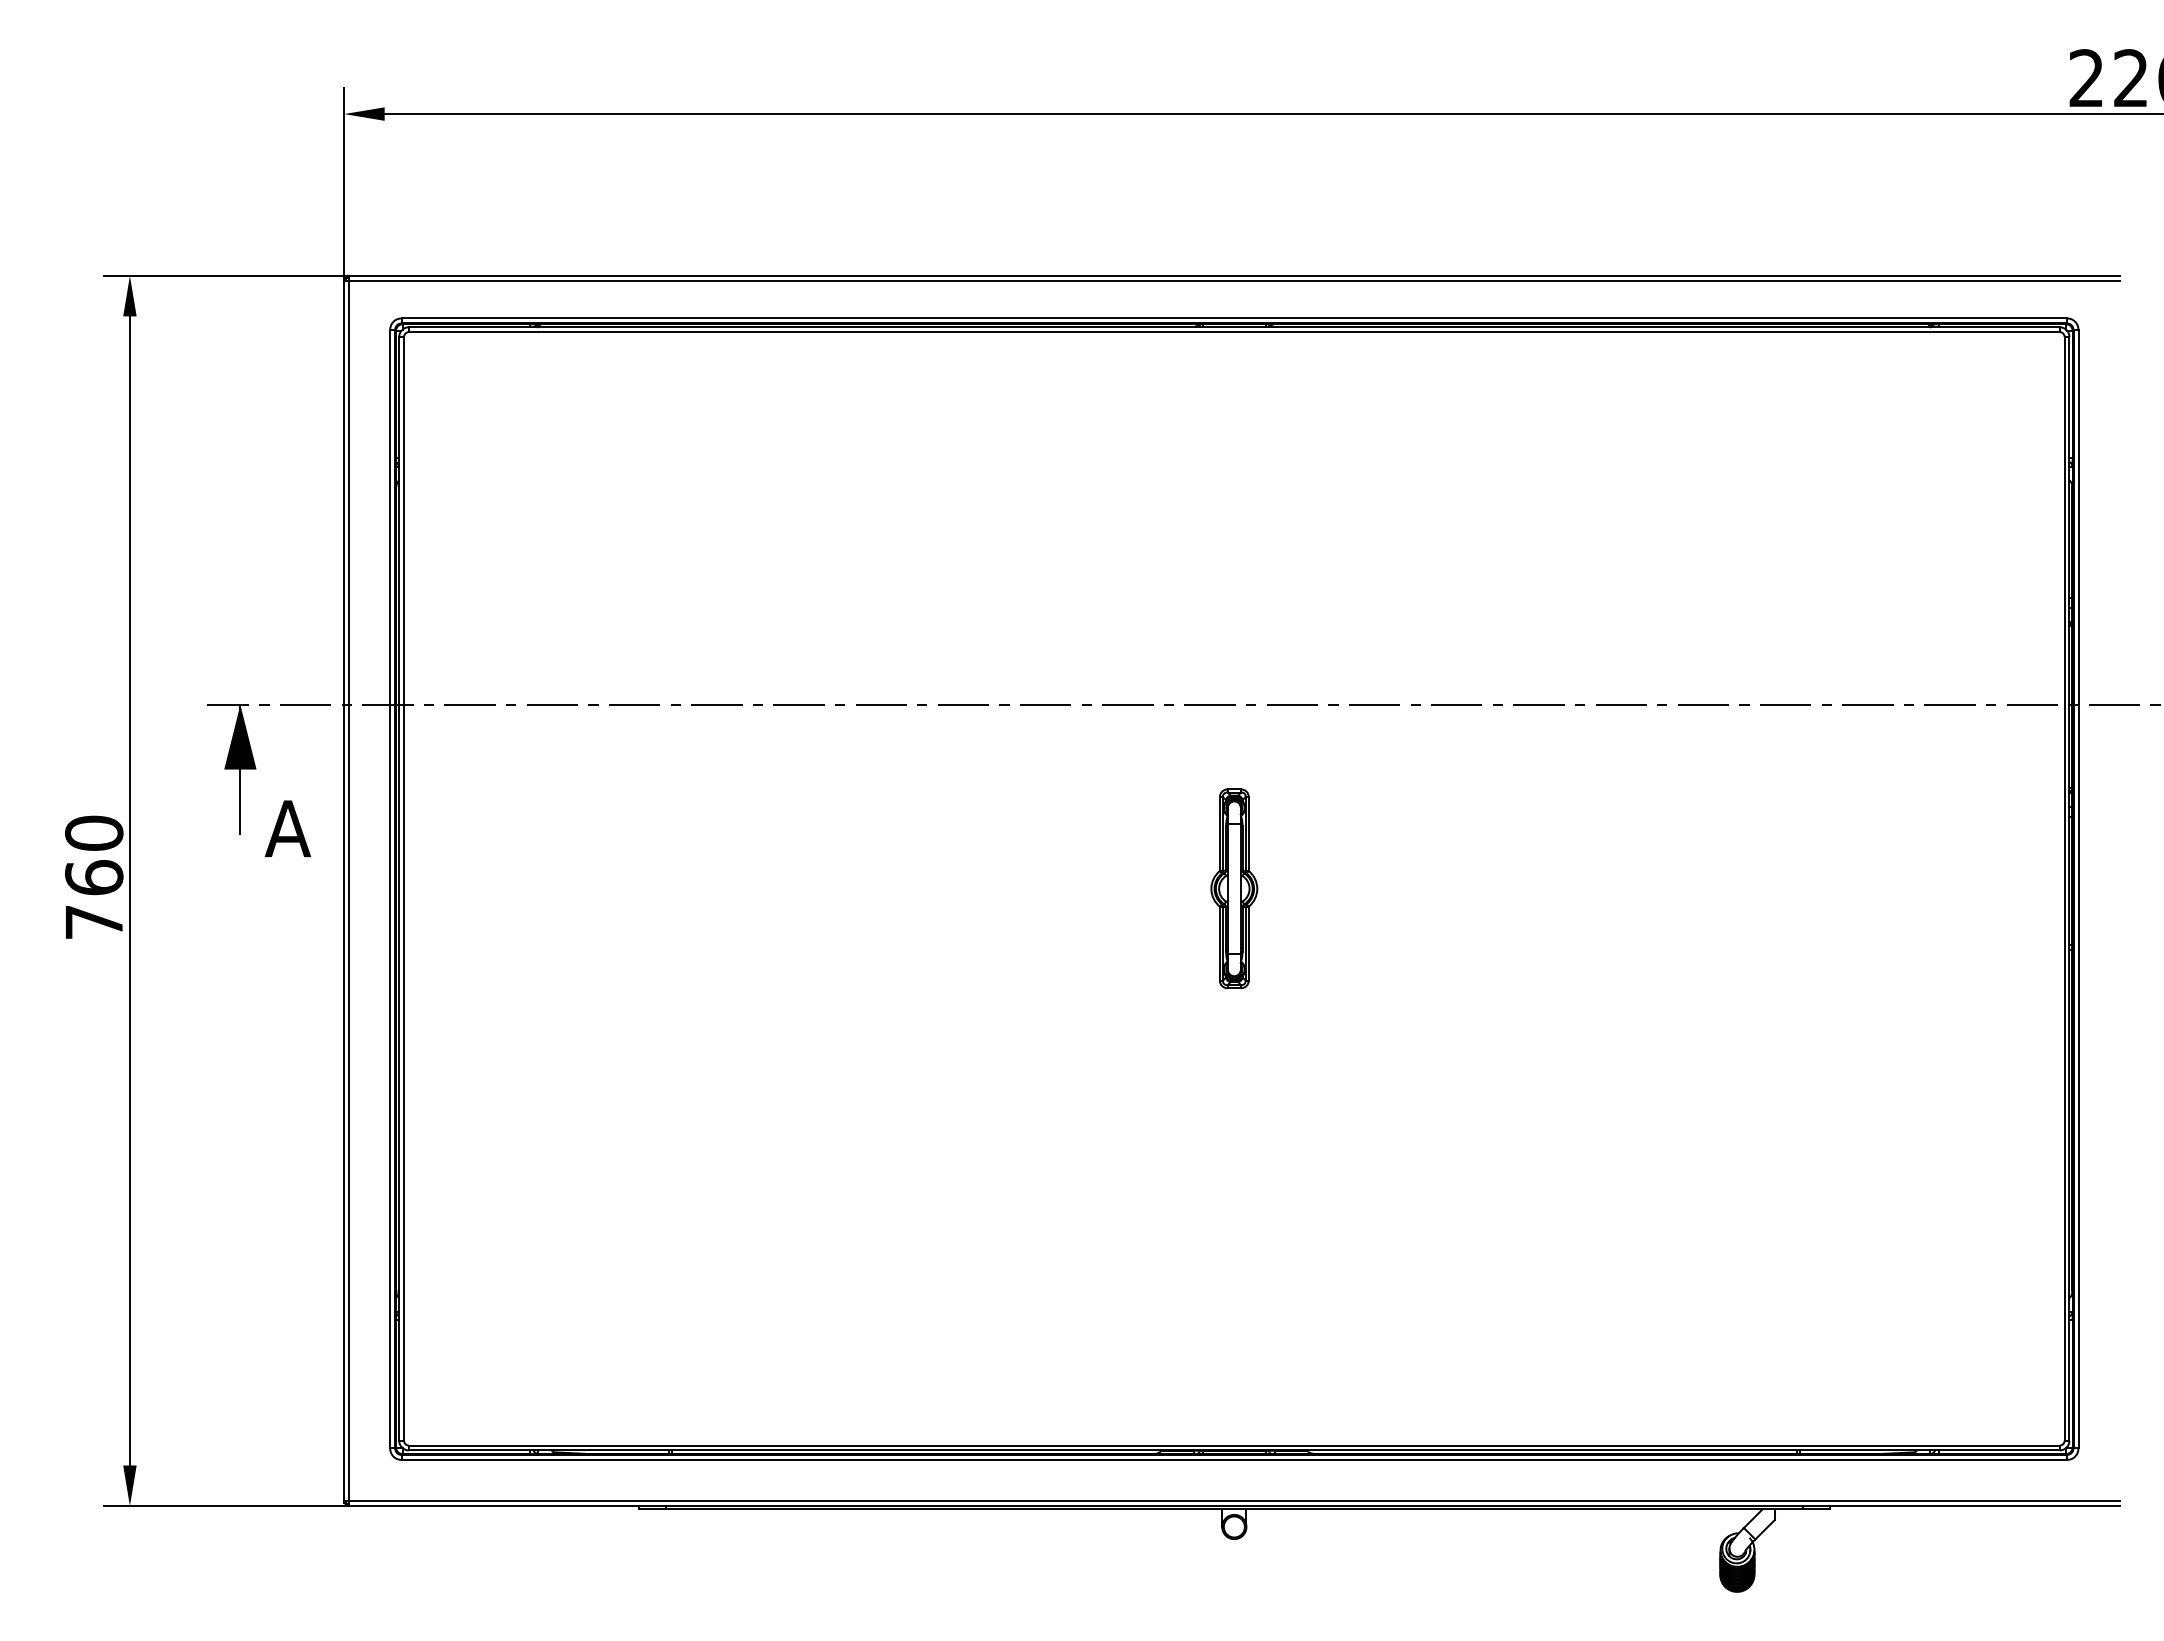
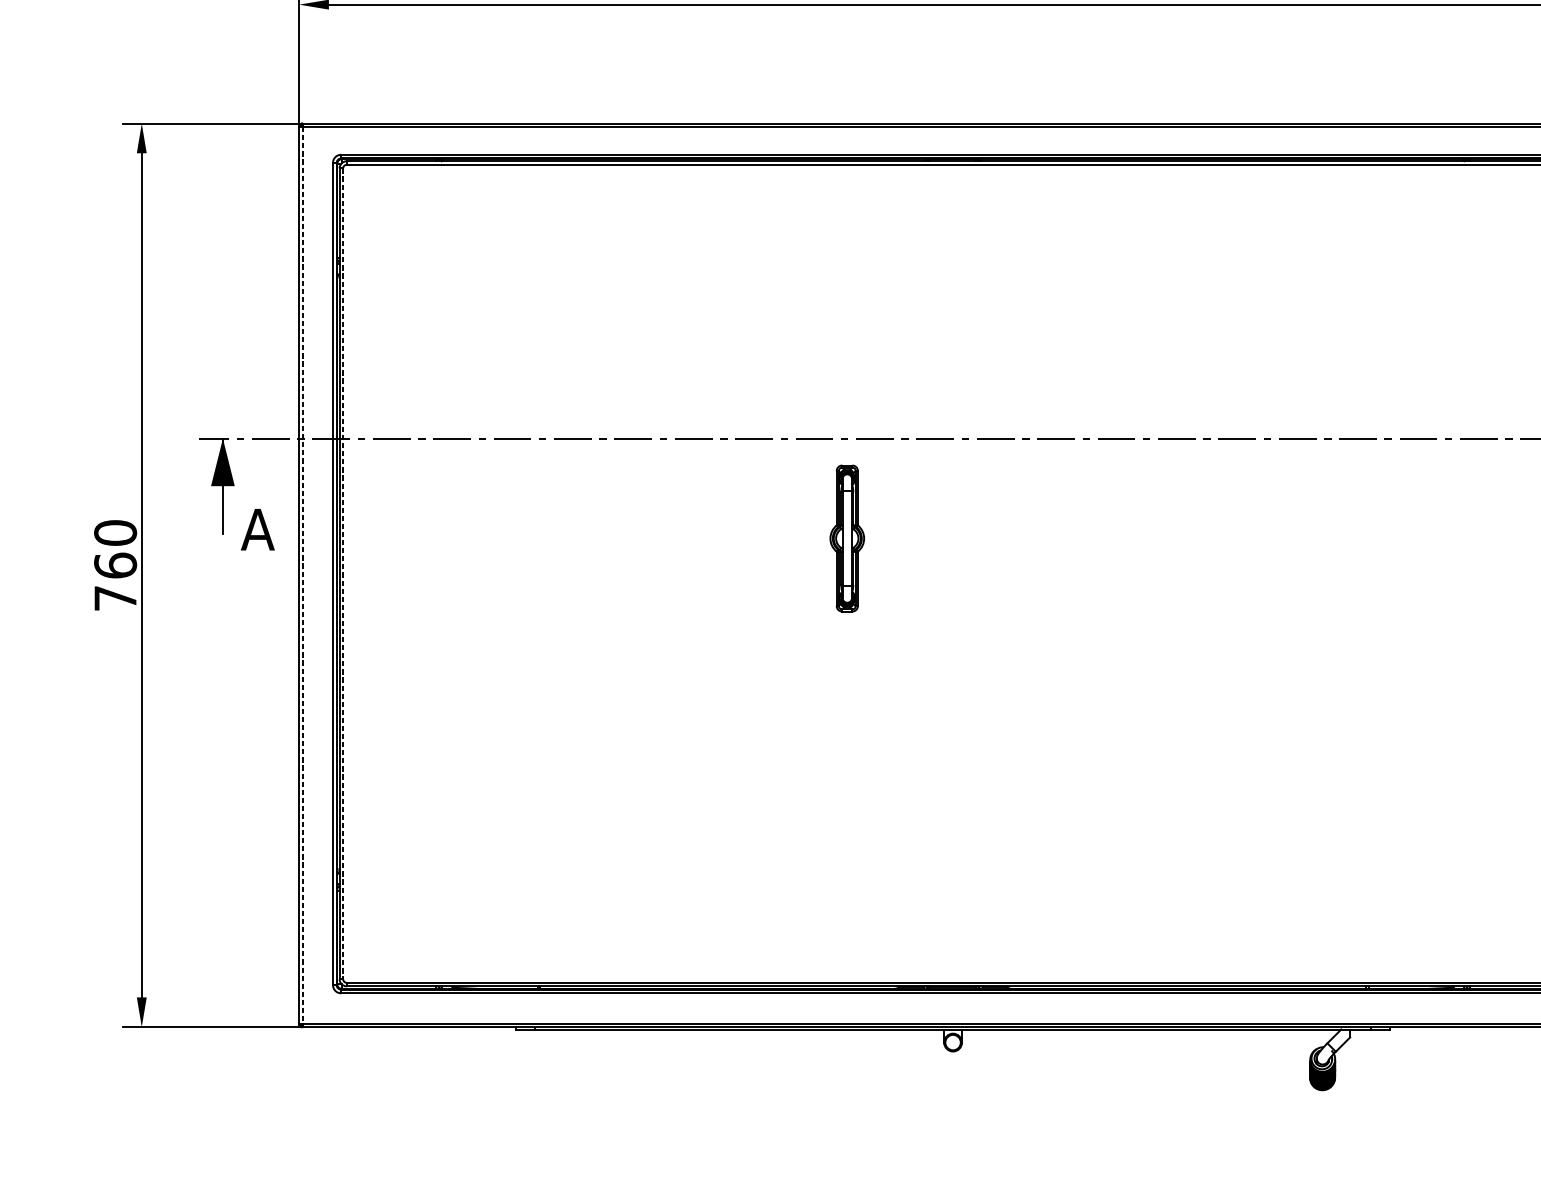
line: (404, 888) -> (343, 573), solid -> dashed
part: (1234, 888) -> (847, 538), moved
line: (349, 891) -> (303, 575), solid -> dashed

